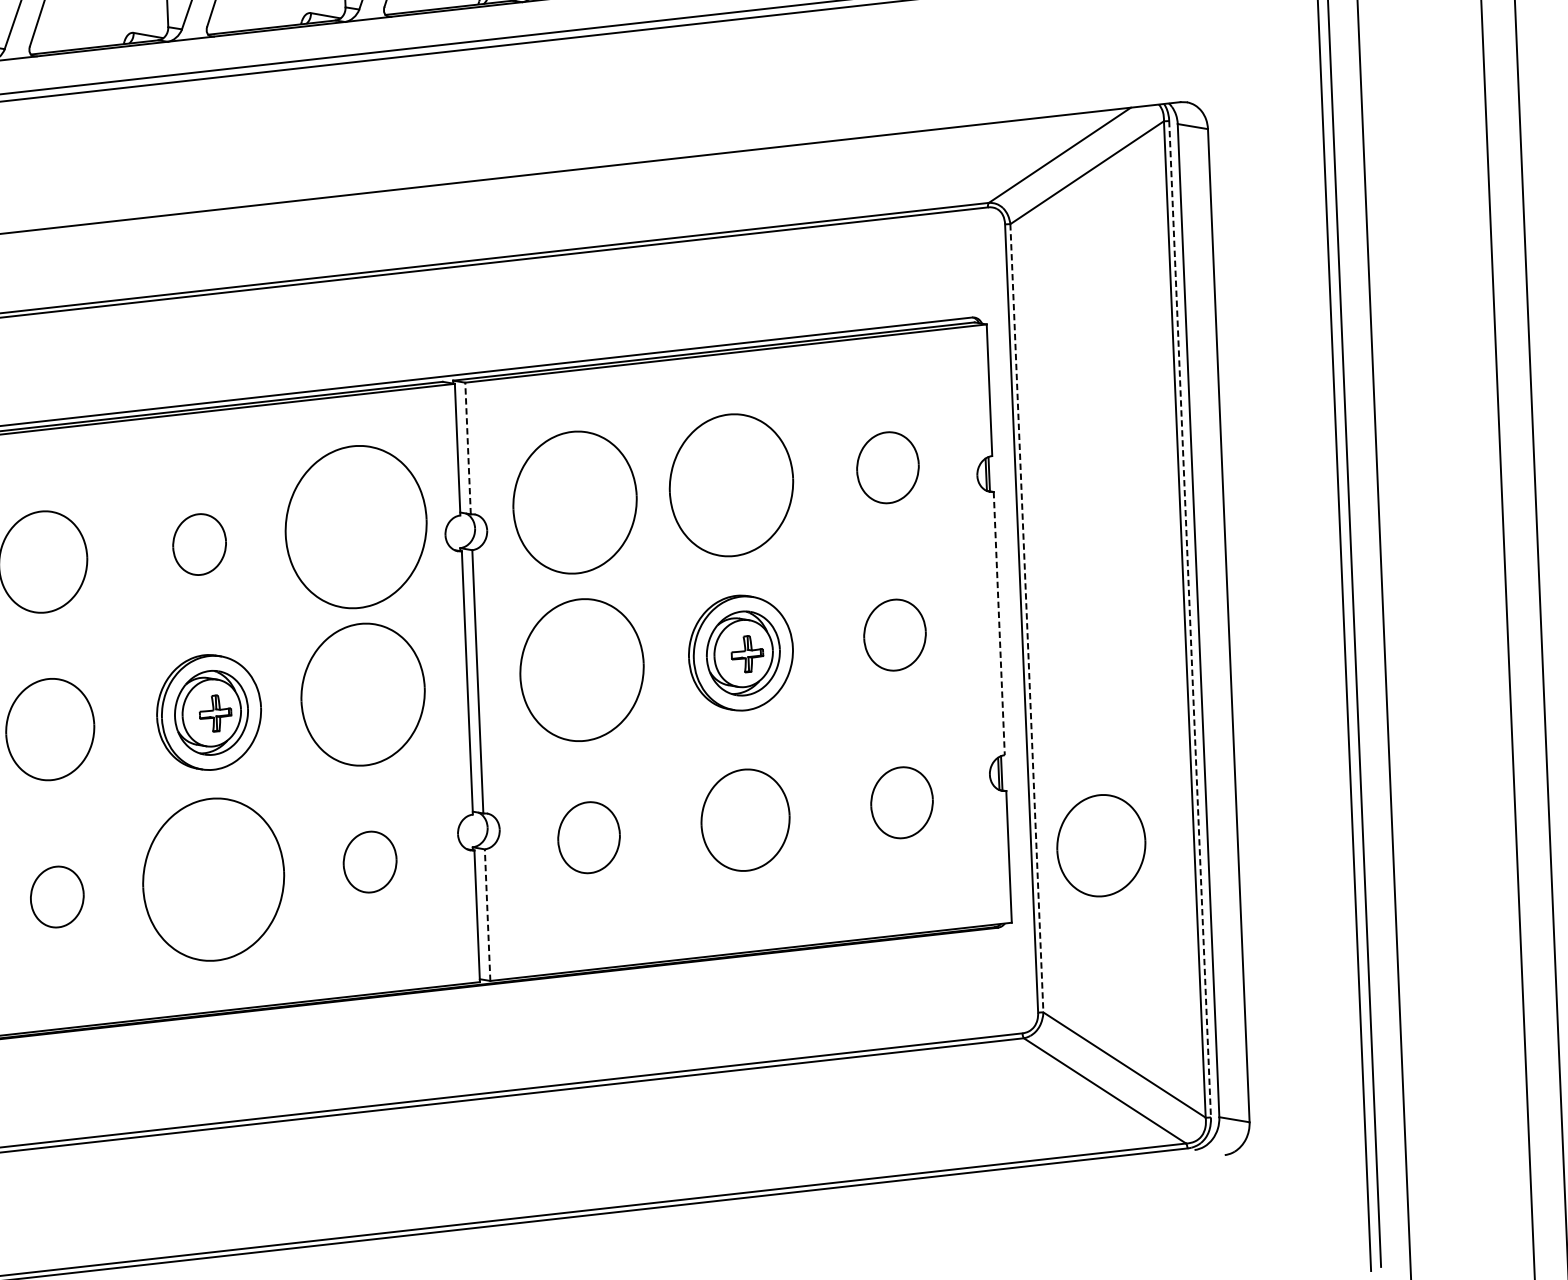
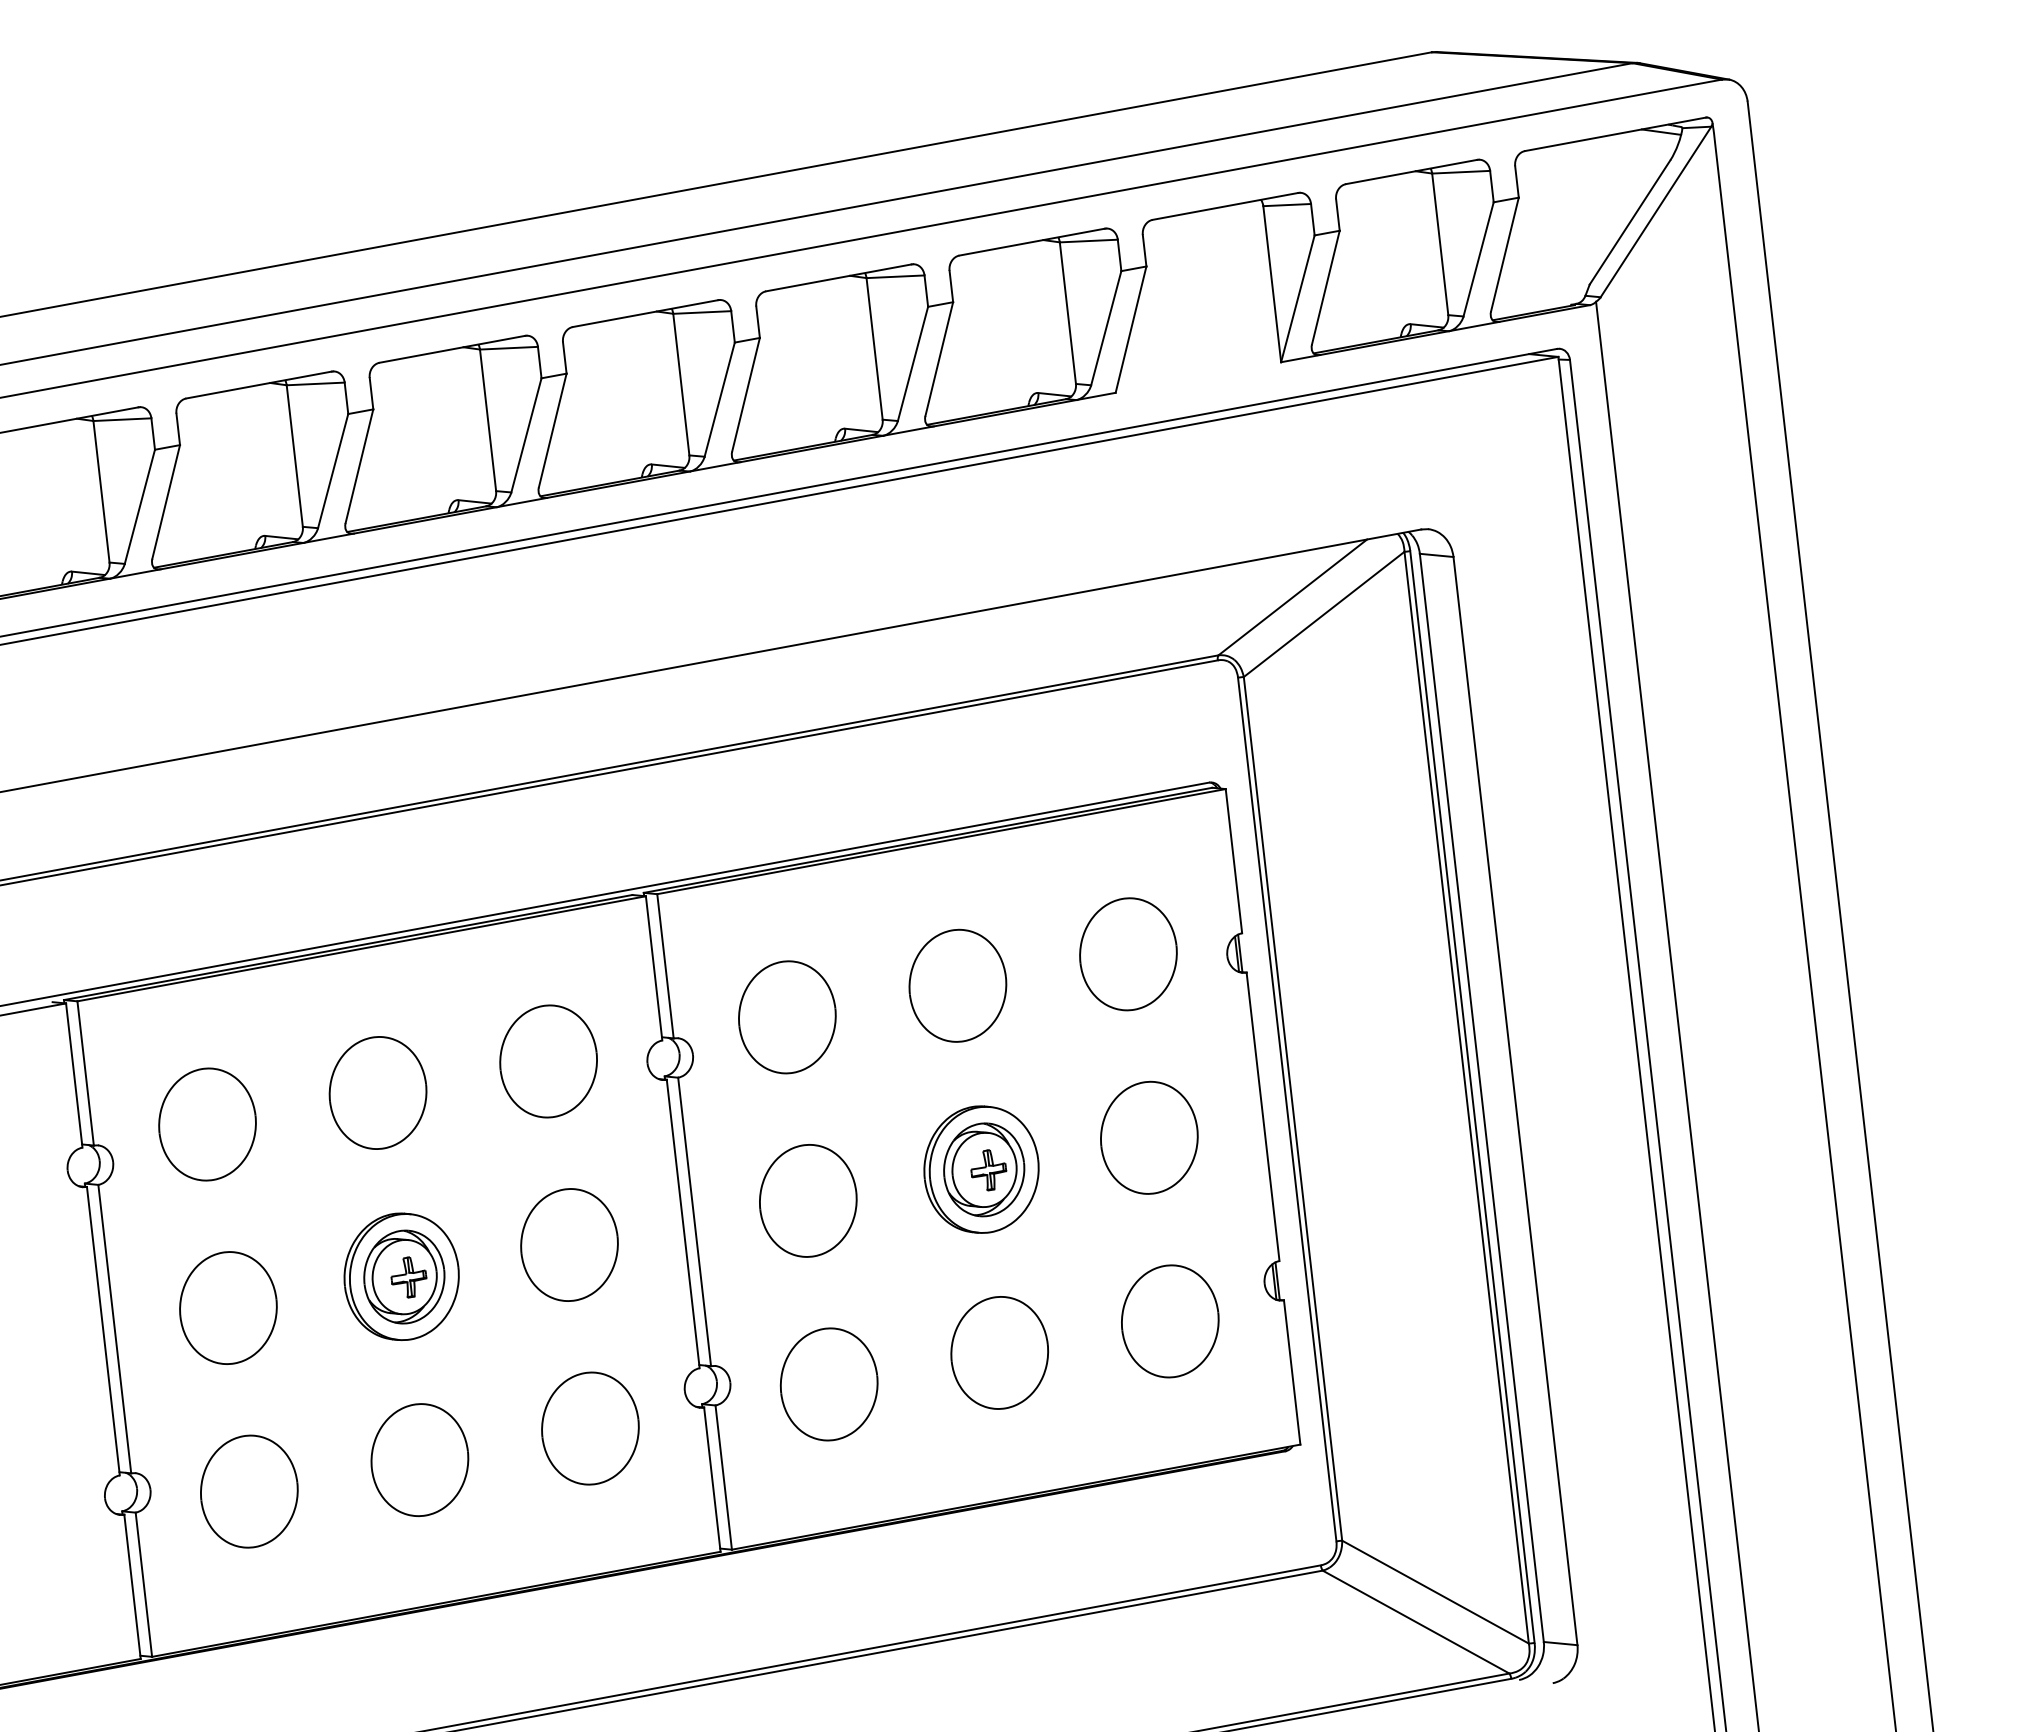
line: (468, 448) -> (665, 966), dashed -> solid
part: (887, 467) -> (1128, 954), size x1.43
part: (731, 484) -> (957, 985), size x0.71
part: (575, 502) -> (787, 1017), size x0.71
part: (355, 527) -> (548, 1061), size x0.62
part: (199, 544) -> (377, 1092), size x1.67
line: (1027, 618) -> (1293, 1108), dashed -> solid
line: (1190, 619) -> (1472, 1097), dashed -> solid
line: (999, 624) -> (1263, 1117), dashed -> solid
part: (895, 634) -> (1149, 1137), size x1.43
part: (582, 669) -> (808, 1200), size x0.71
part: (363, 694) -> (569, 1244), size x0.71
part: (902, 802) -> (1170, 1321), size x1.43
part: (588, 837) -> (828, 1384), size x1.43
part: (1101, 845) -> (1392, 1352), removed
part: (370, 862) -> (590, 1428), size x1.67
part: (213, 879) -> (419, 1459), size x0.62
part: (57, 896) -> (249, 1491), size x1.67
line: (487, 915) -> (723, 1477), dashed -> solid

